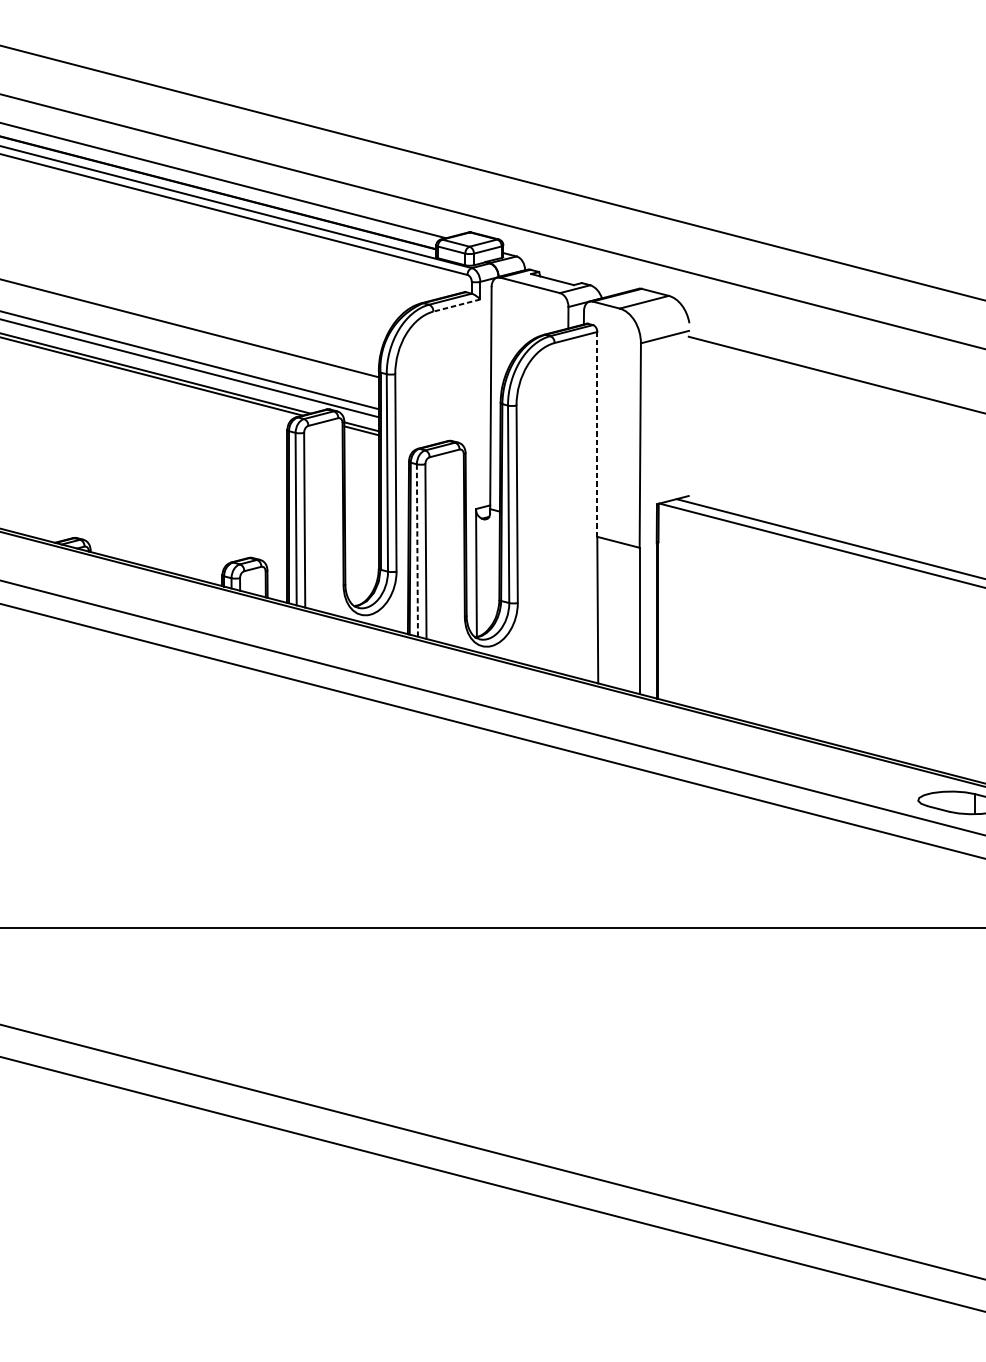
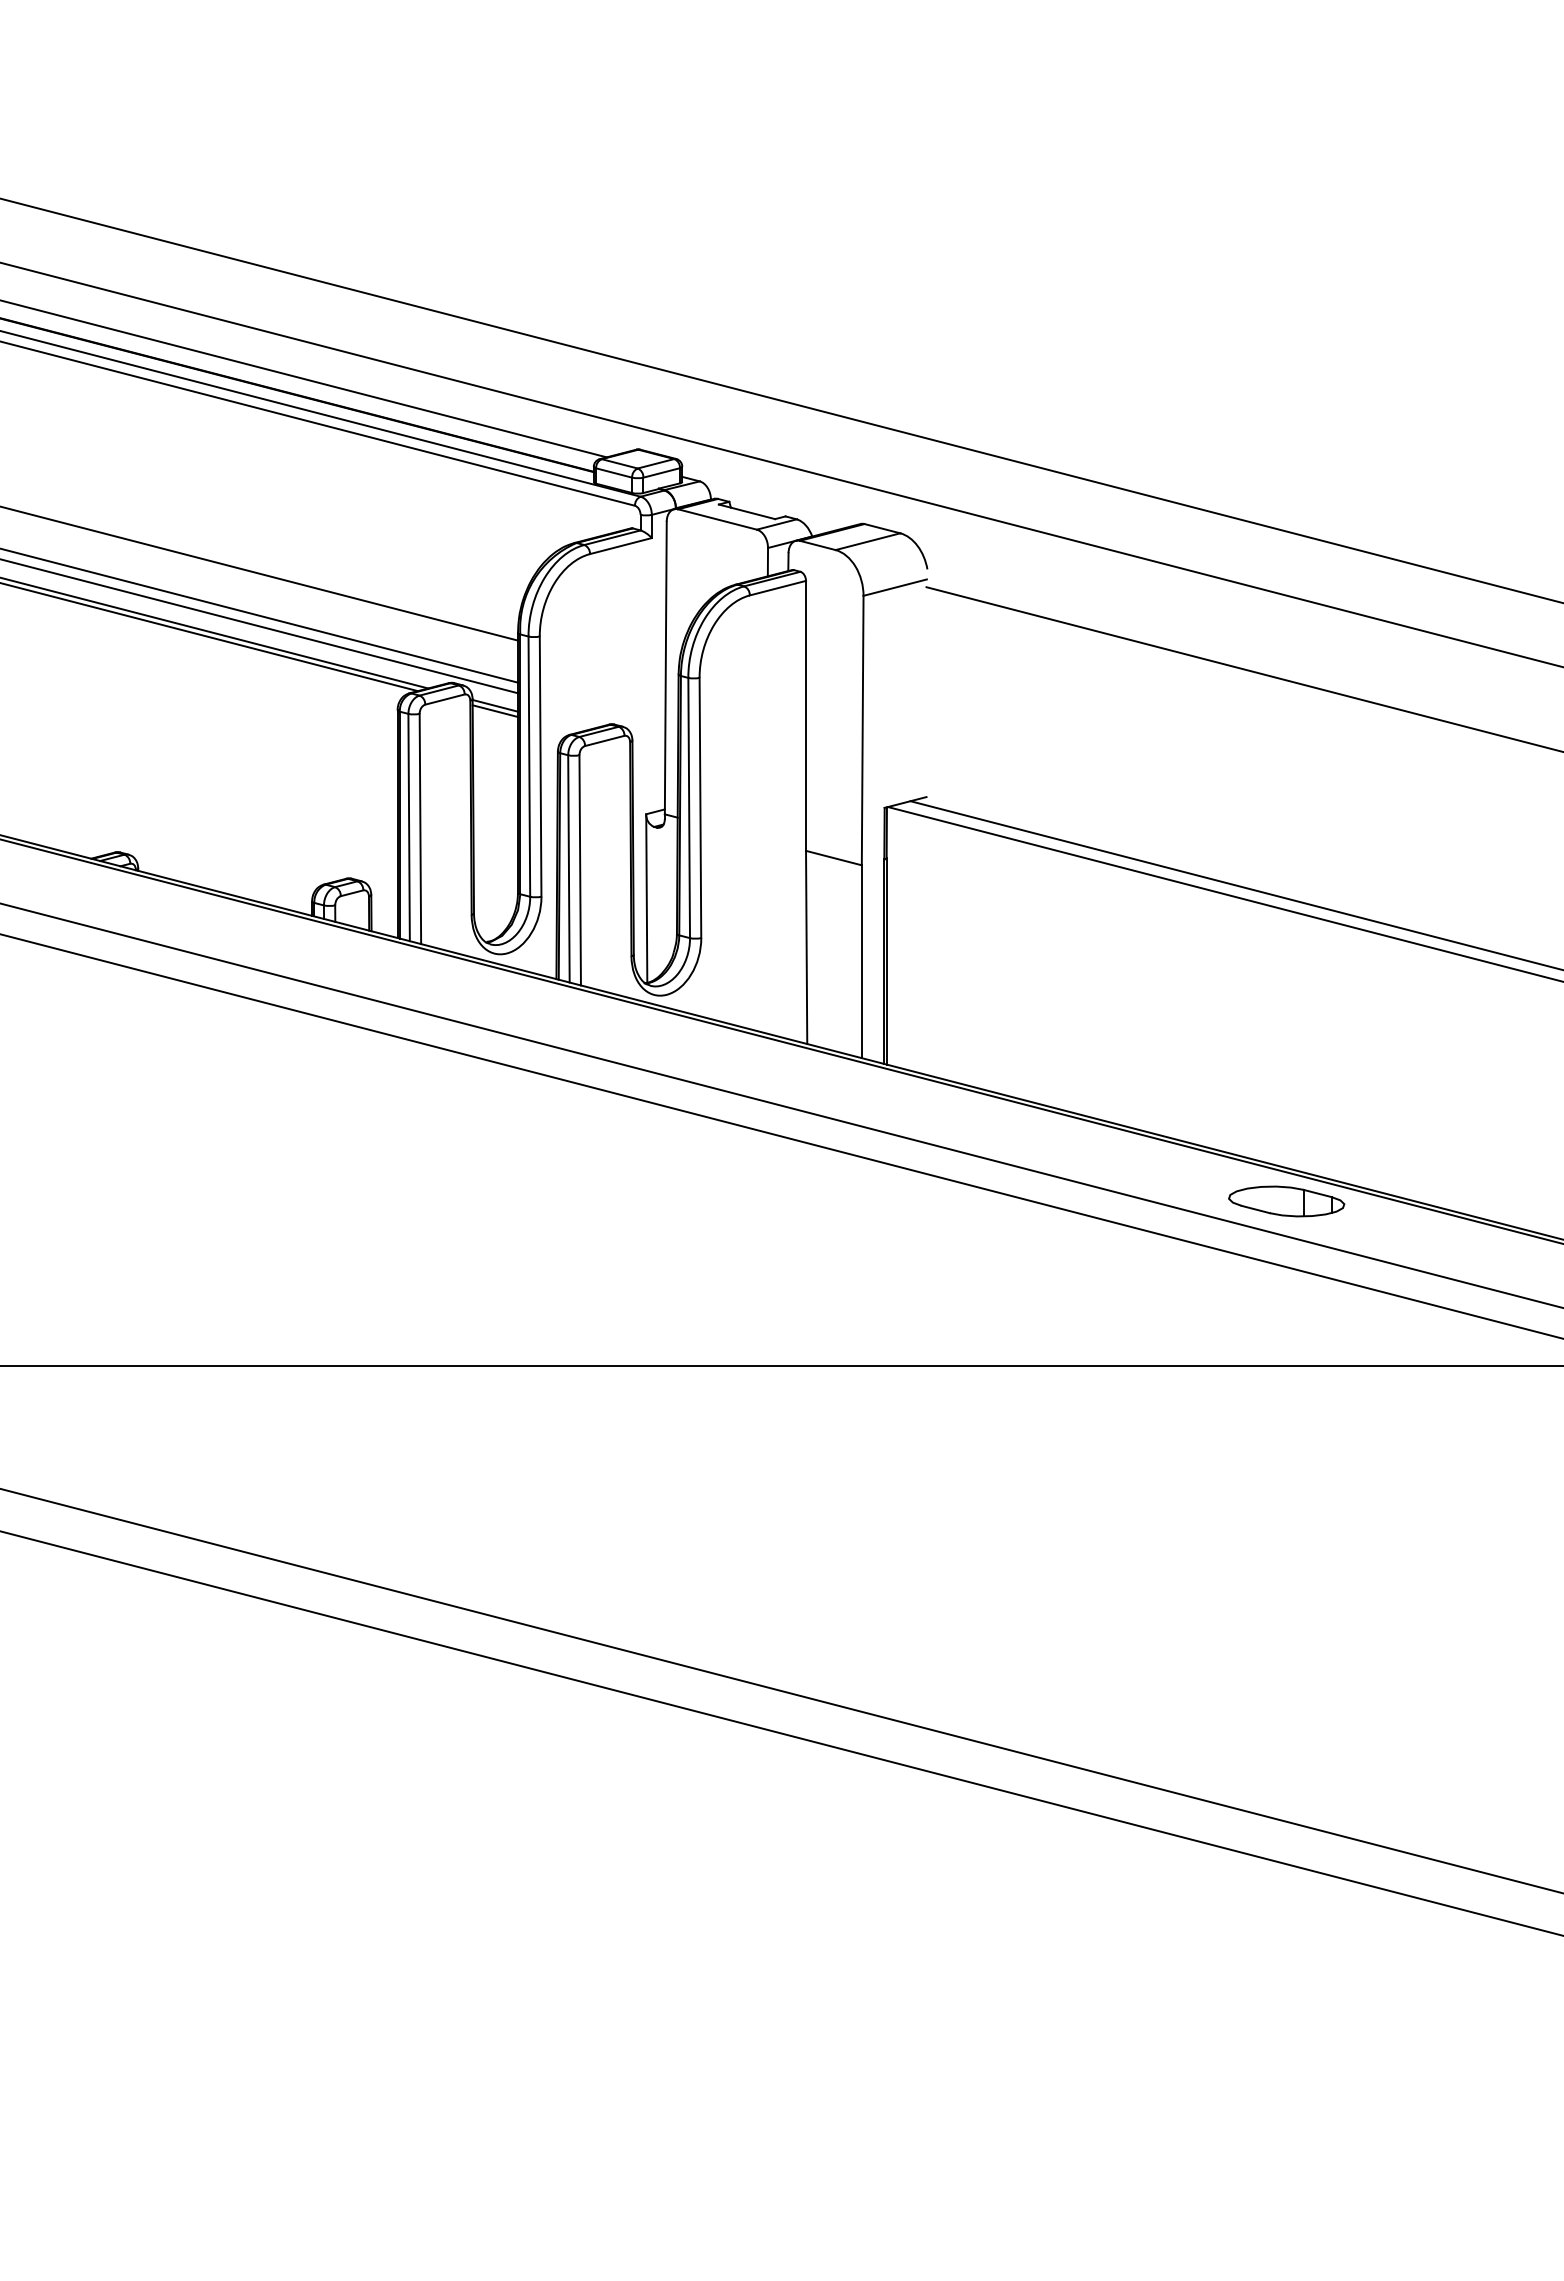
line: (456, 305) -> (620, 546), dashed -> solid
line: (597, 434) -> (806, 715), dashed -> solid
line: (417, 550) -> (568, 868), dashed -> solid

